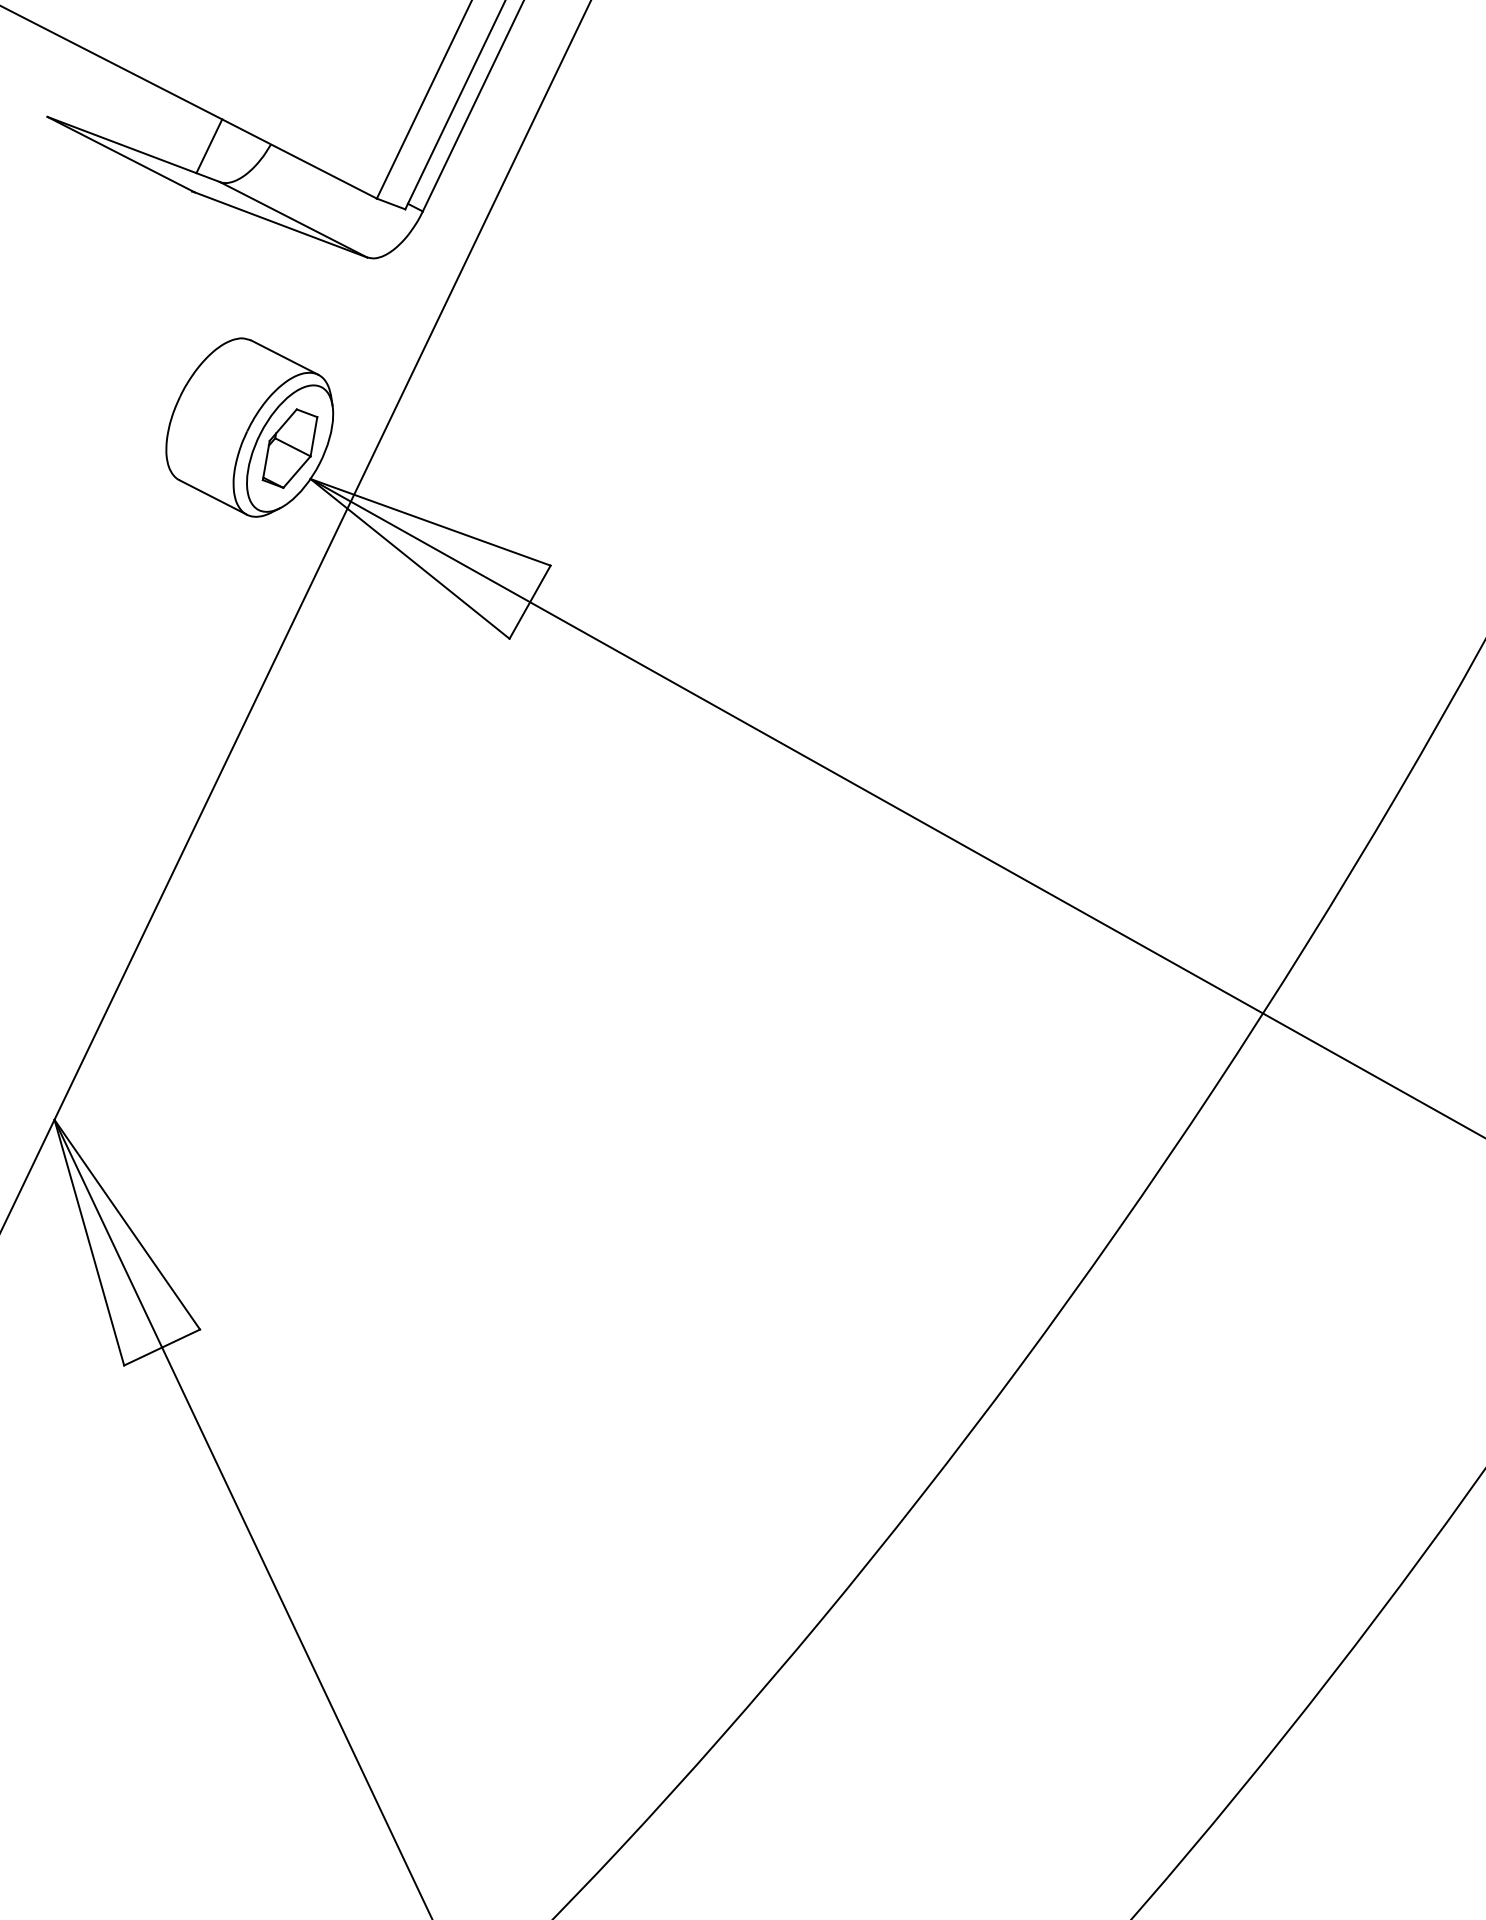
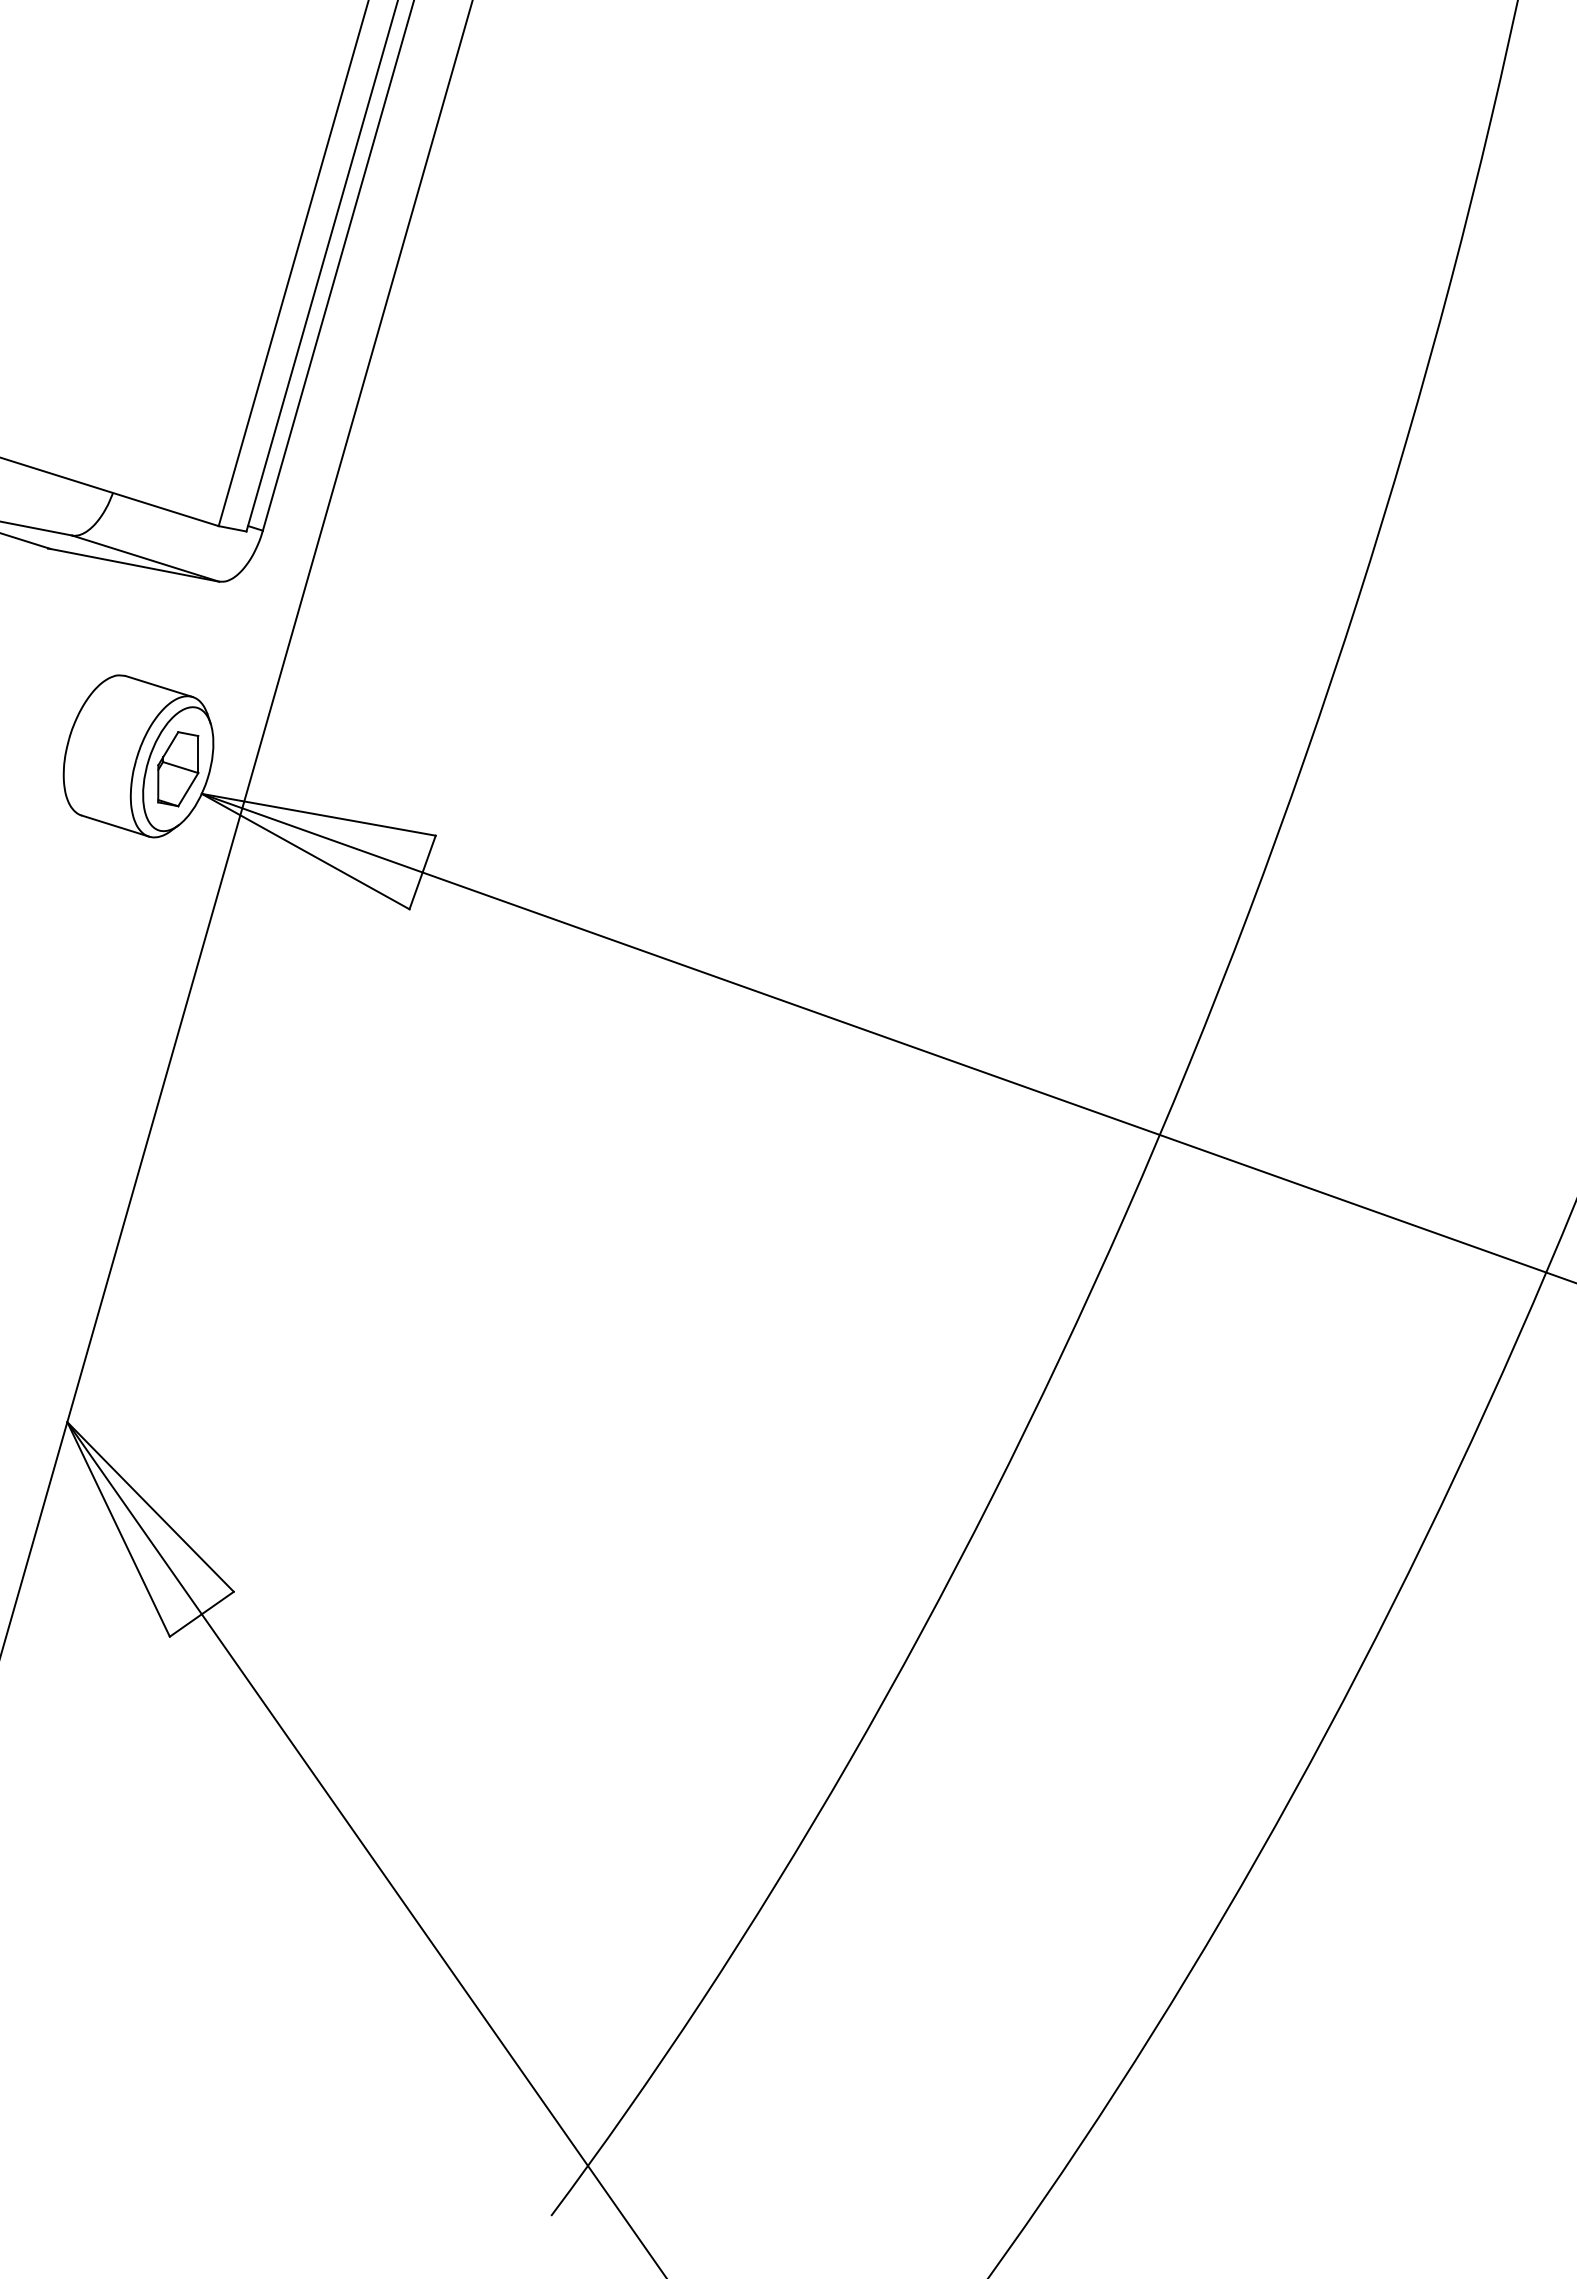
line: (209, 146) -> (56, 504), removed

